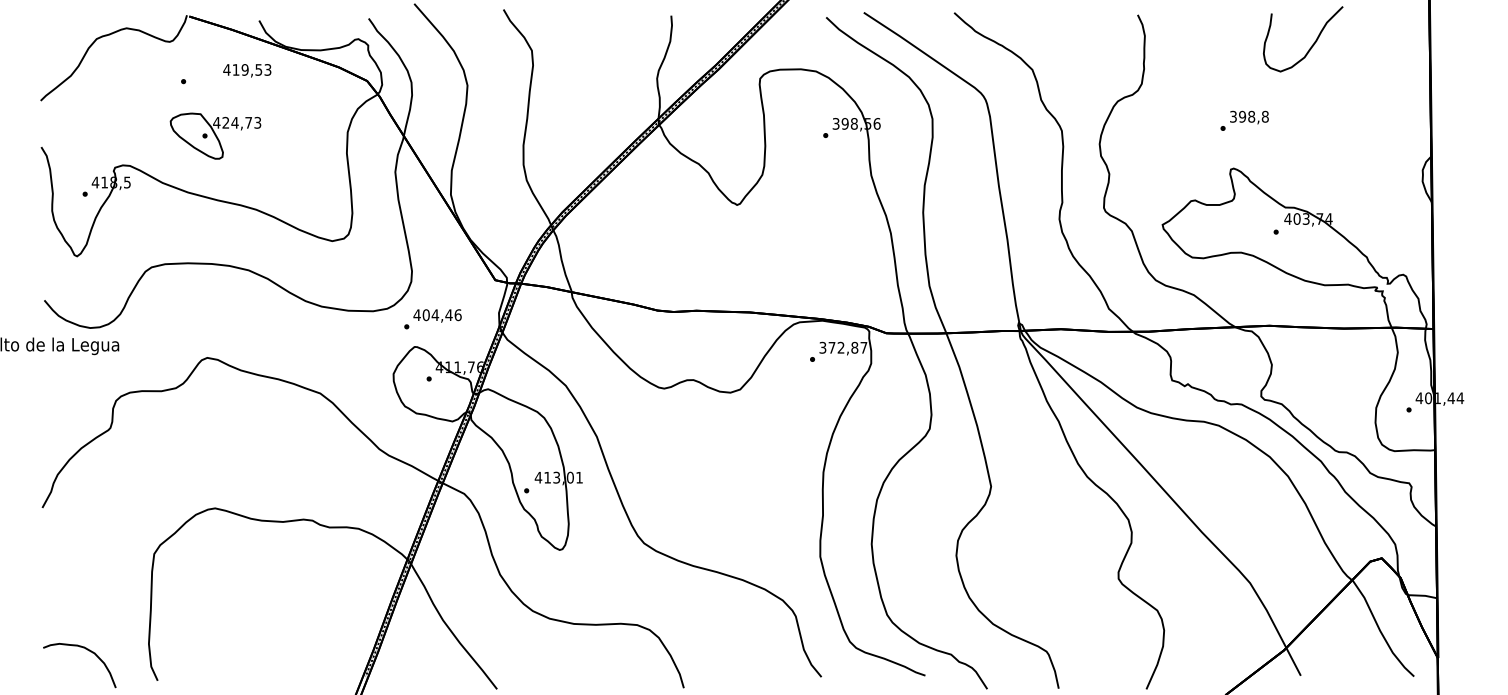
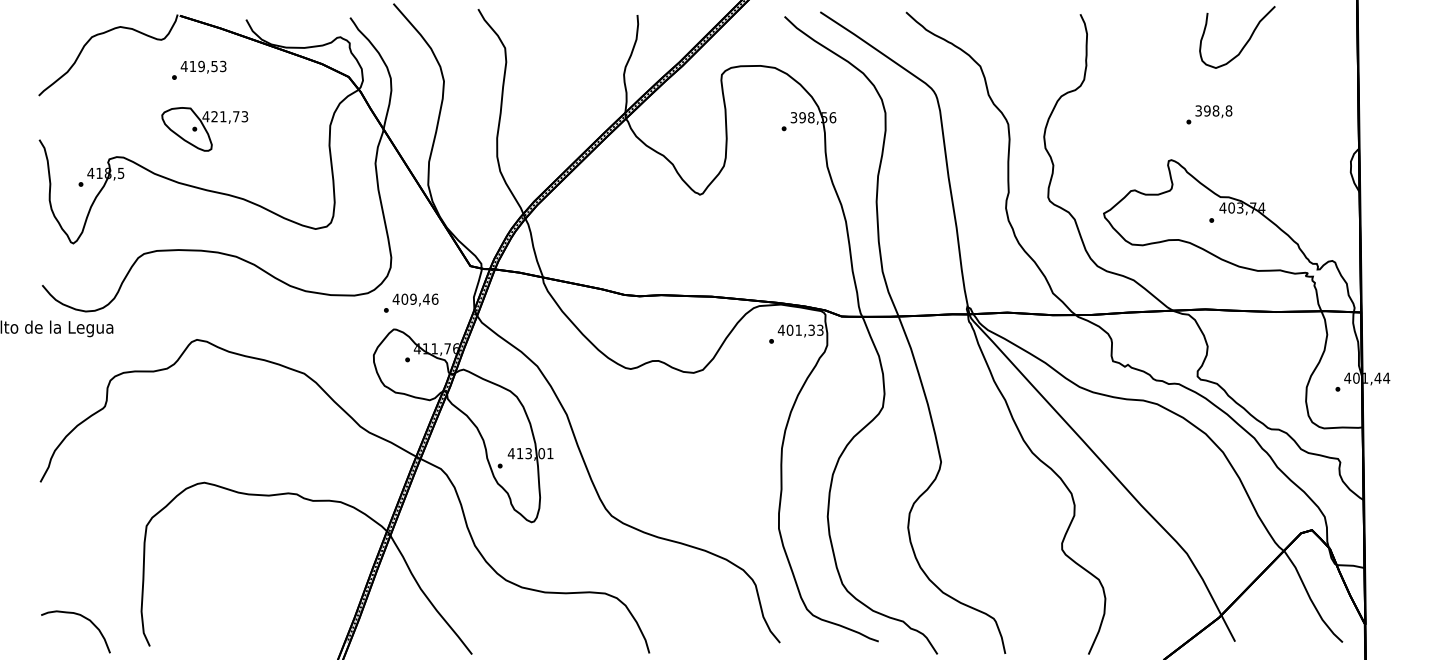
text: (247, 70) -> (203, 67), moved
text: (1244, 120) -> (1209, 114), moved
text: (234, 122) -> (222, 116), 424,73 -> 421,73
text: (435, 315) -> (413, 299), 404,46 -> 409,46
text: (843, 347) -> (800, 330), 372,87 -> 401,33

